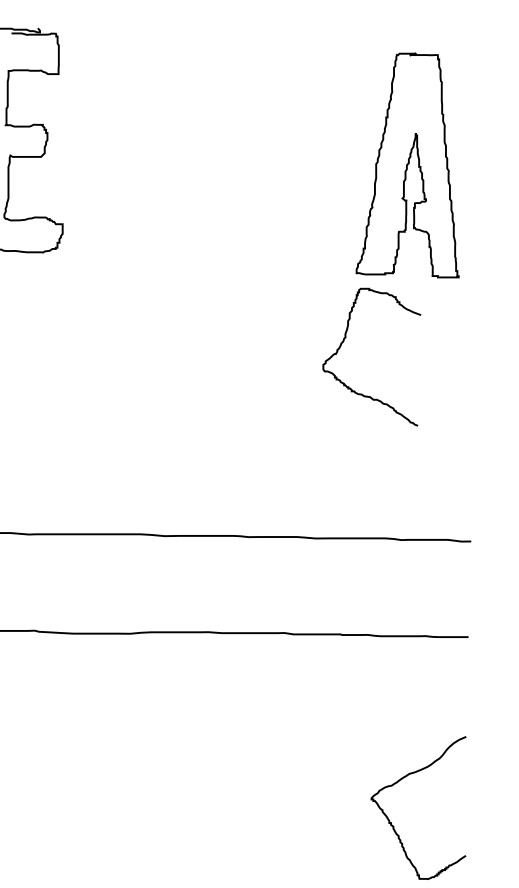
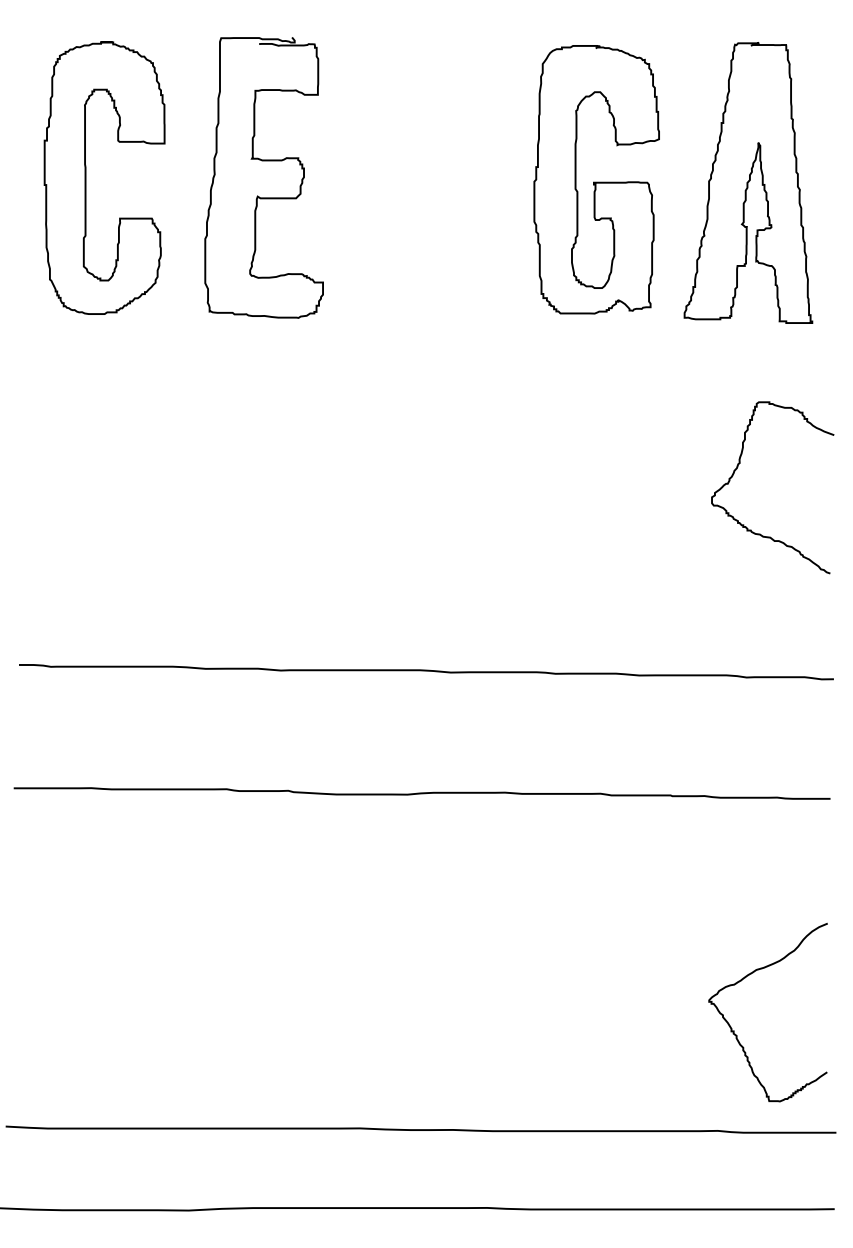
curve: (281, 143) -> (596, 181), added
curve: (407, 165) -> (748, 182), moved
curve: (343, 342) -> (737, 469), moved

